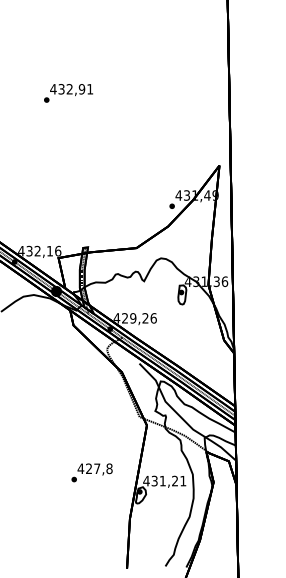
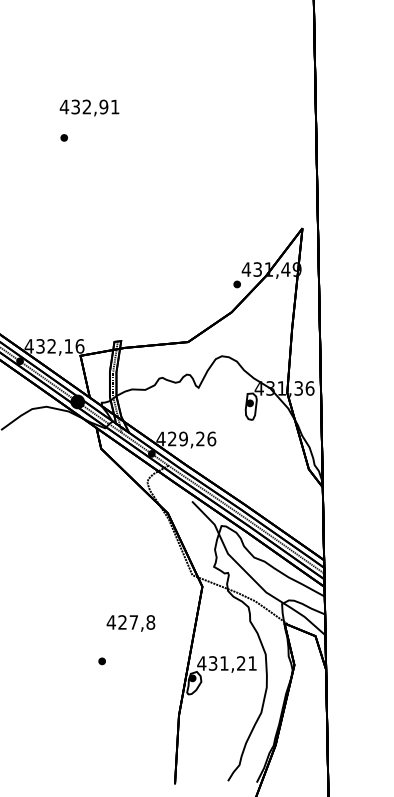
text: (71, 89) -> (89, 107), moved
text: (94, 469) -> (130, 623), moved

